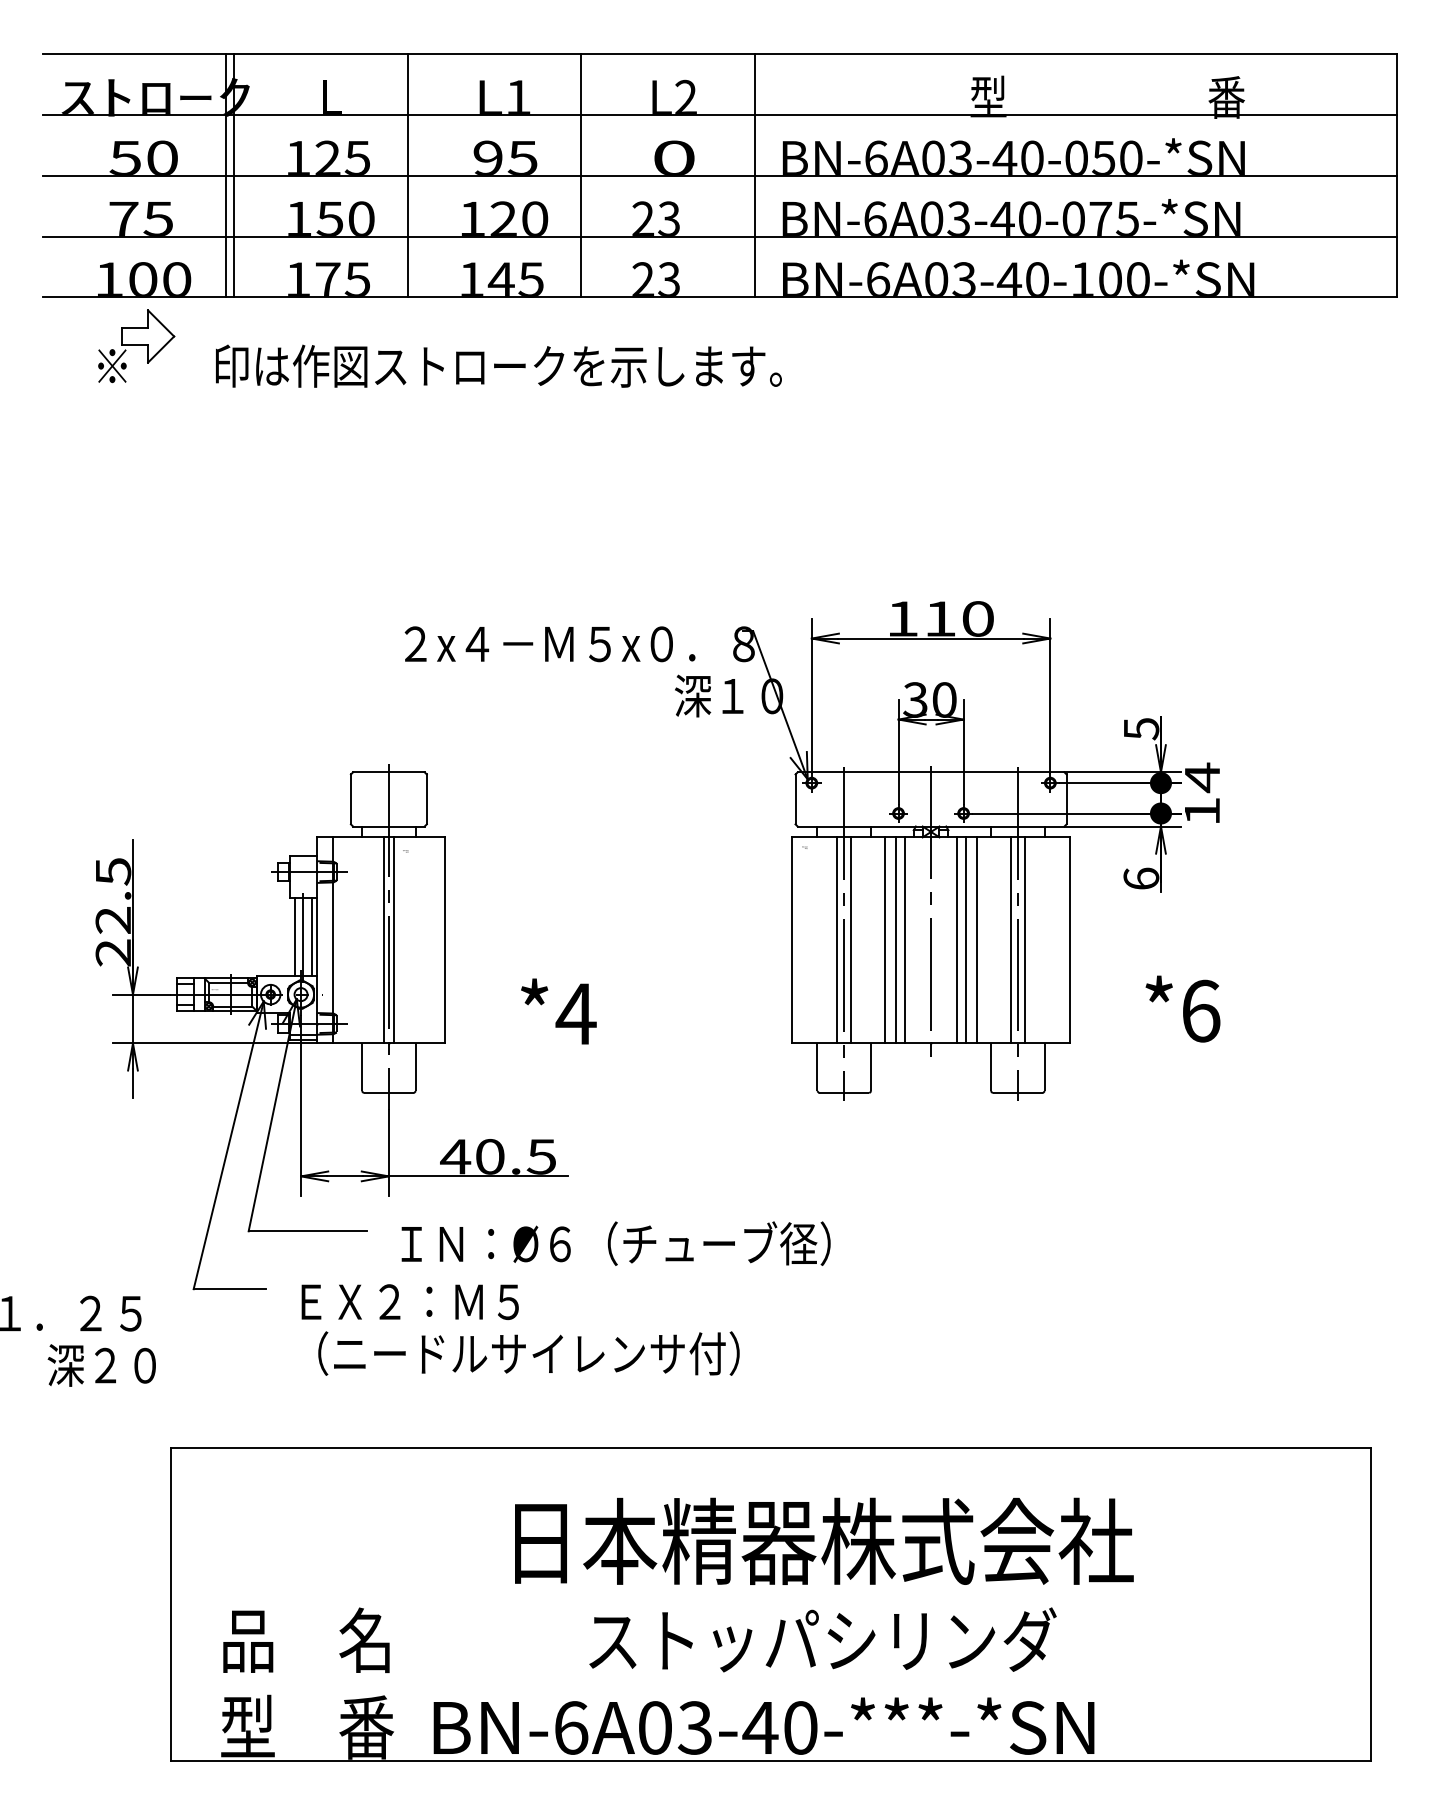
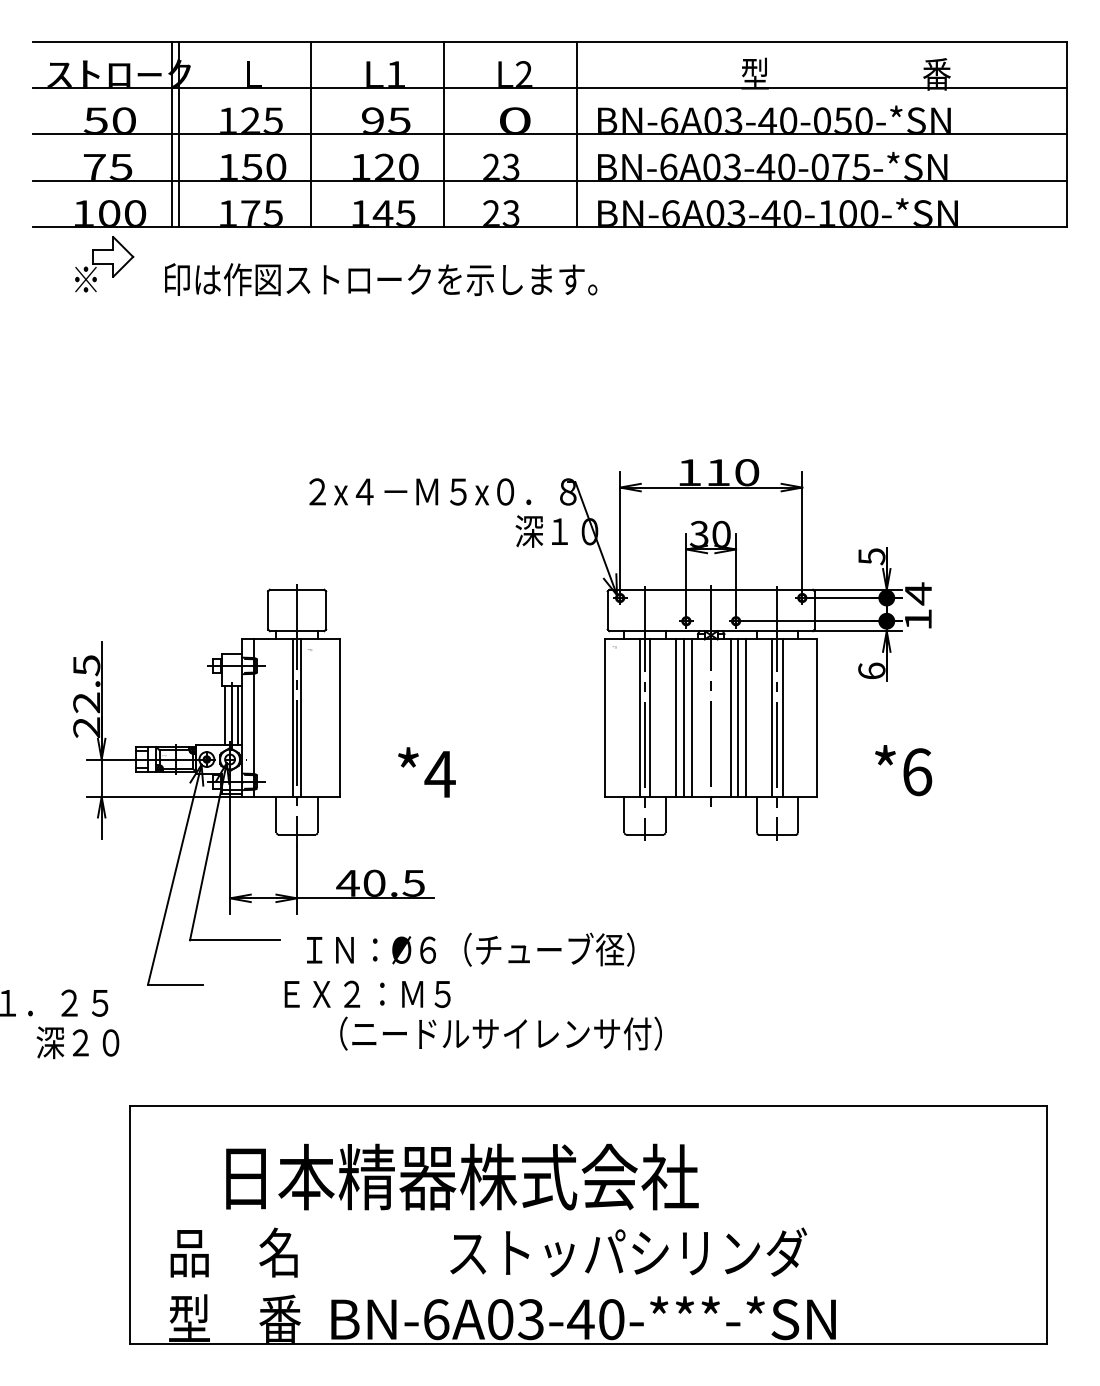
text: (409, 1301) -> (367, 993), moved
text: (528, 1353) -> (500, 1033), moved
text: (824, 1540) -> (462, 1176), moved

